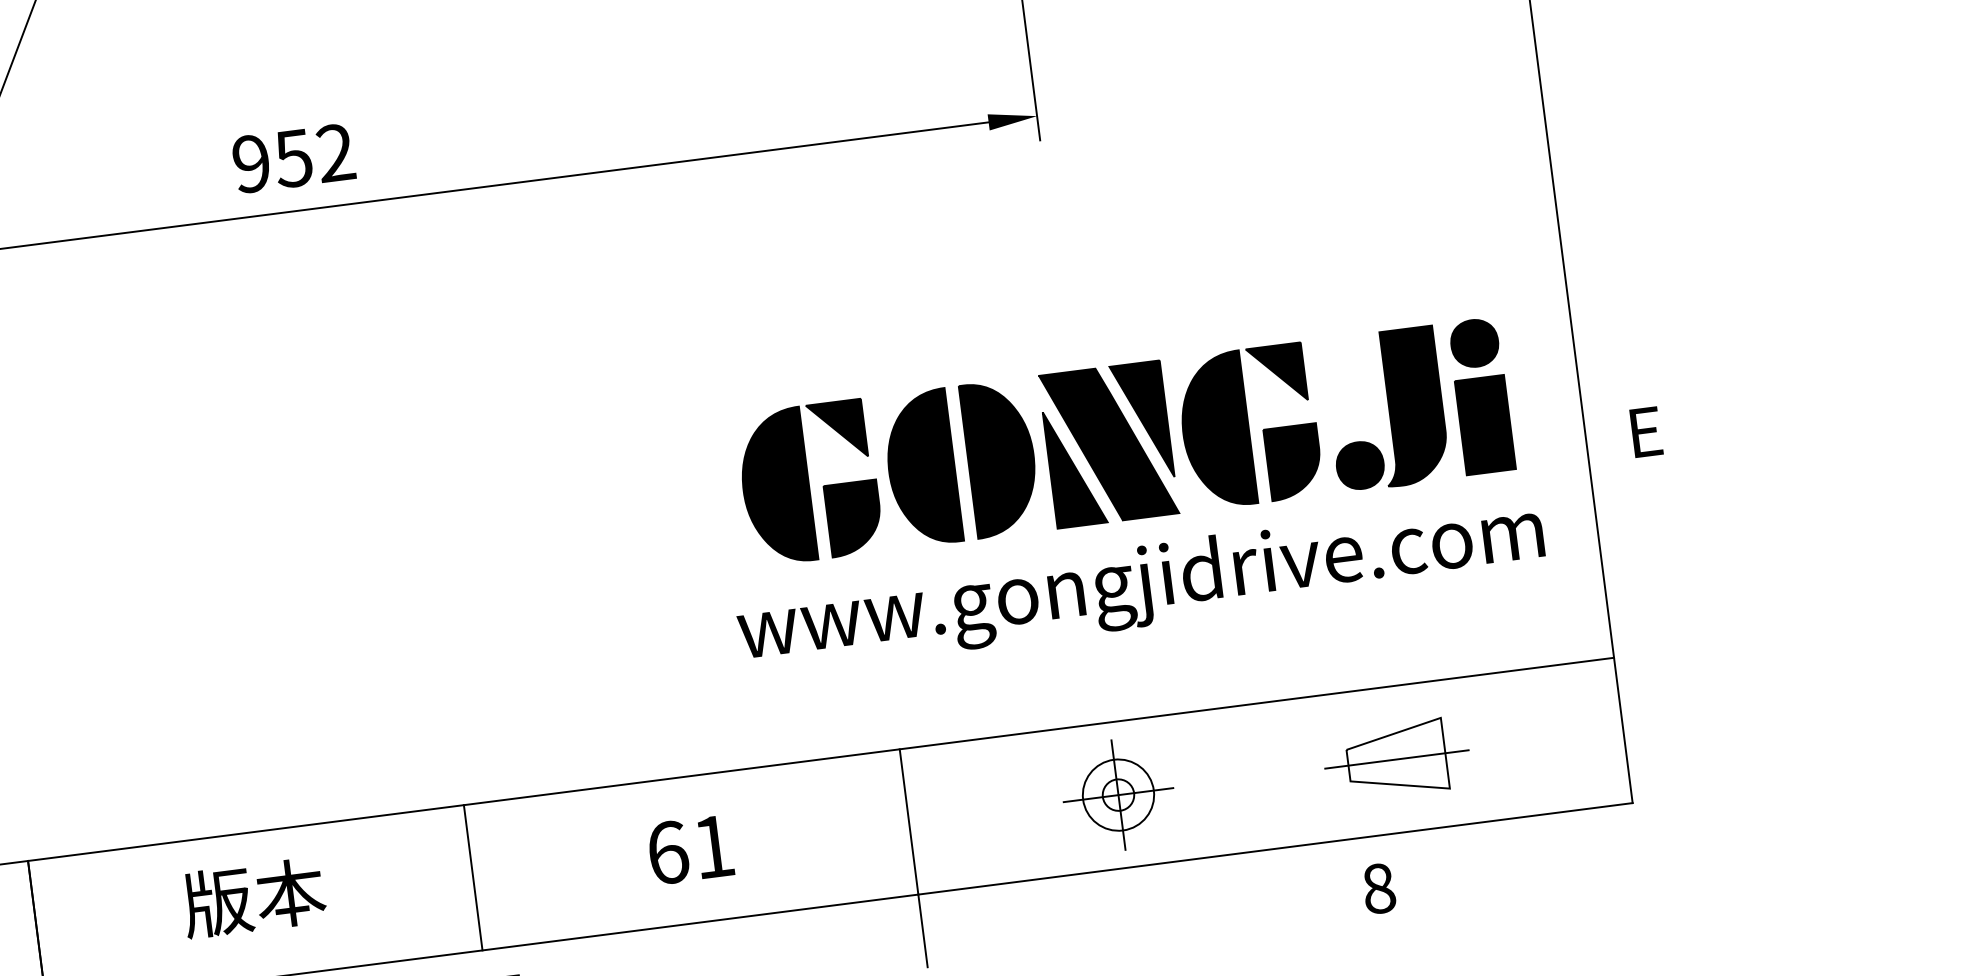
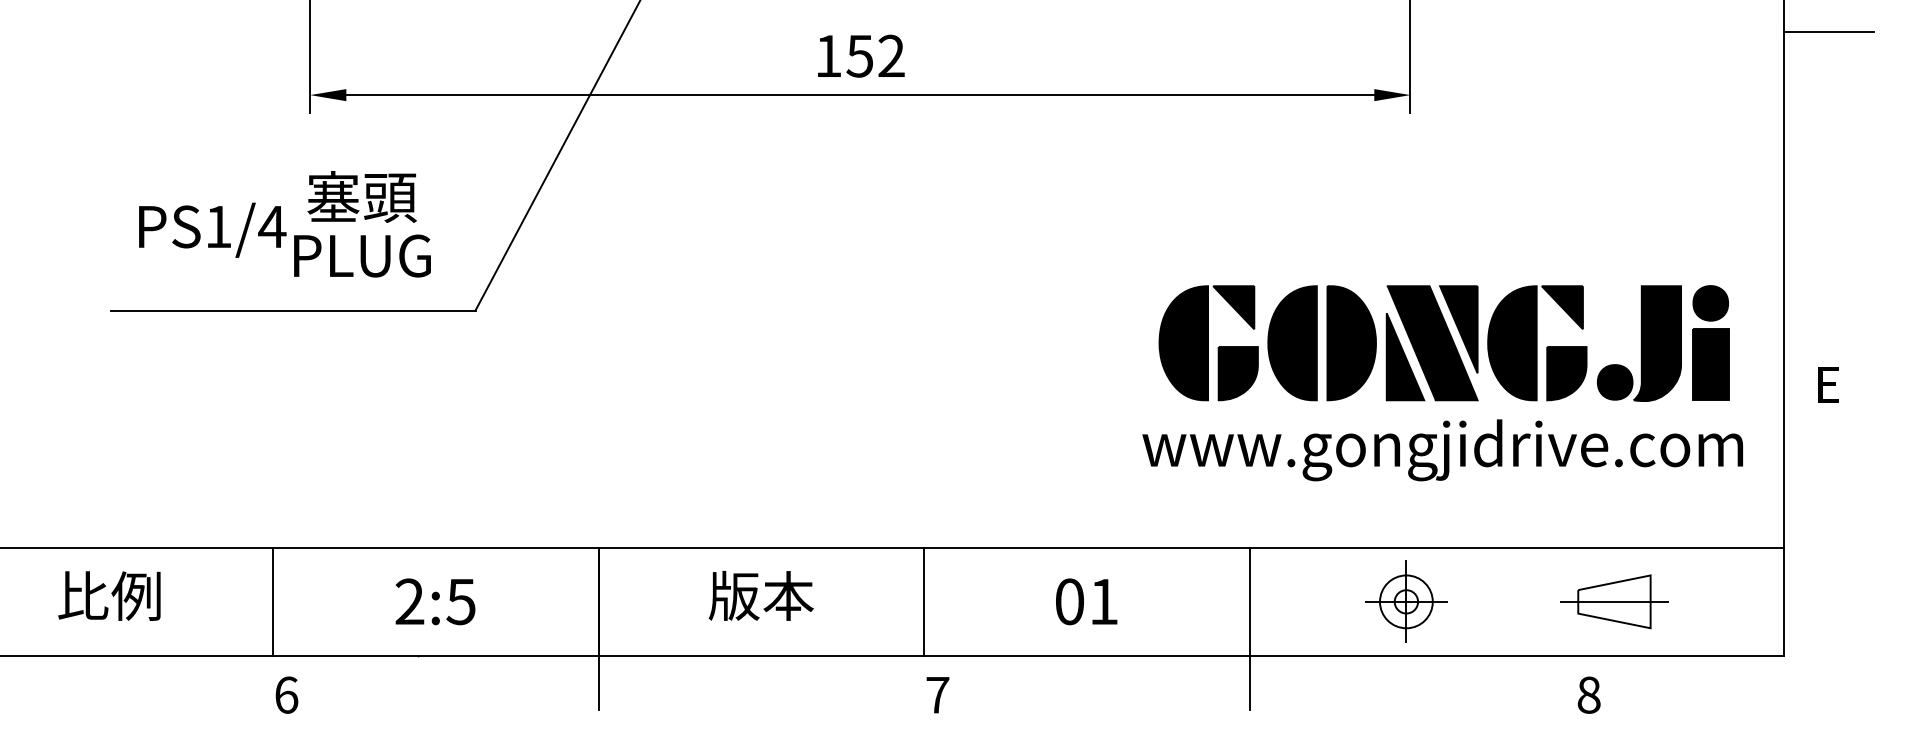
text: (251, 162) -> (828, 55), 952 -> 152
text: (668, 852) -> (1070, 601), 61 -> 01

